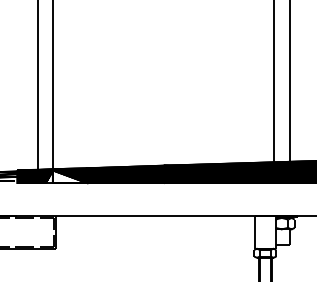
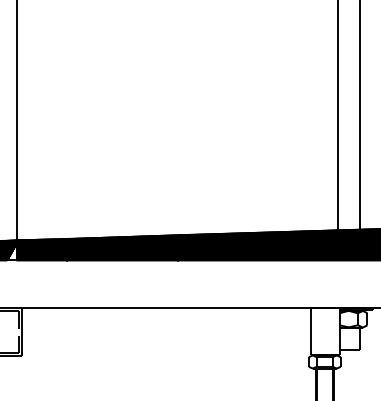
fill: (69, 176) -> (41, 250), added

